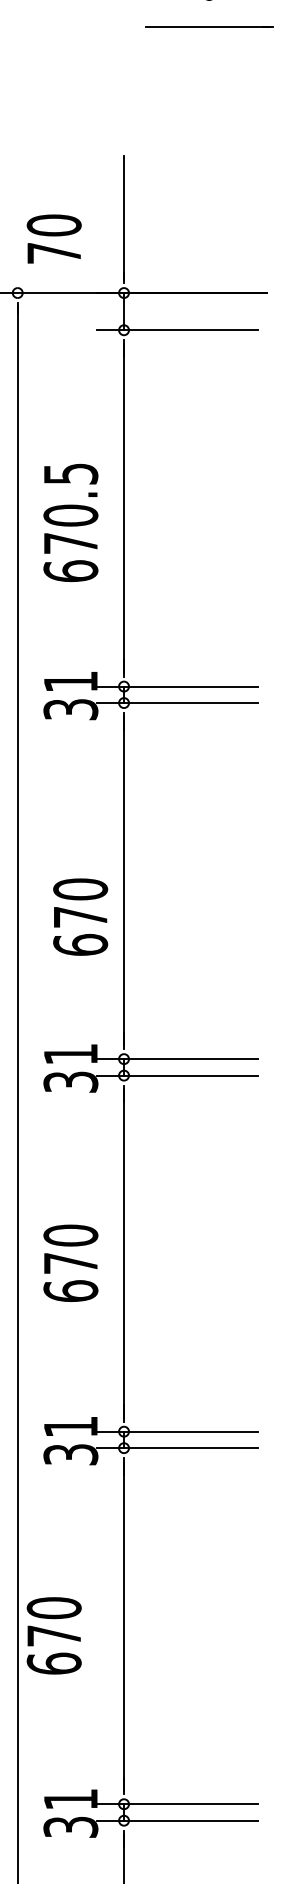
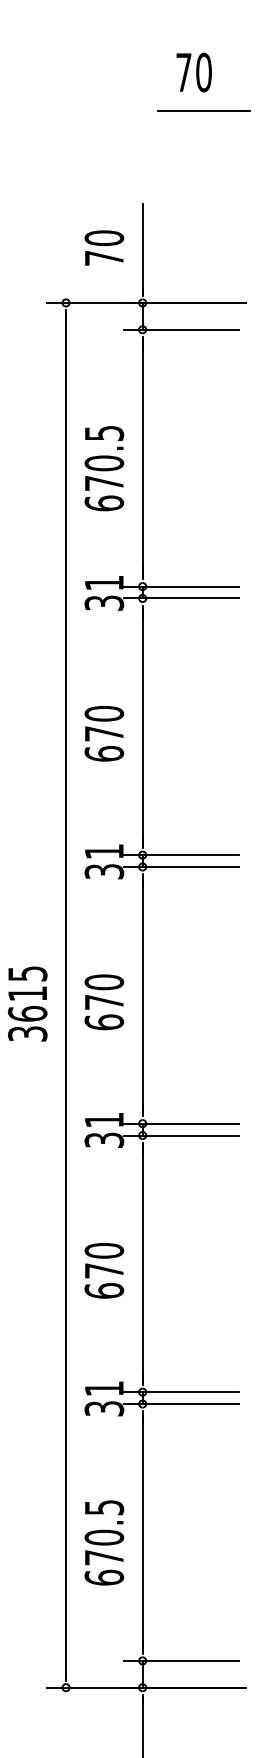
text: (54, 238) -> (104, 247), moved
text: (80, 916) -> (104, 733), moved
text: (54, 1635) -> (104, 1270), moved

